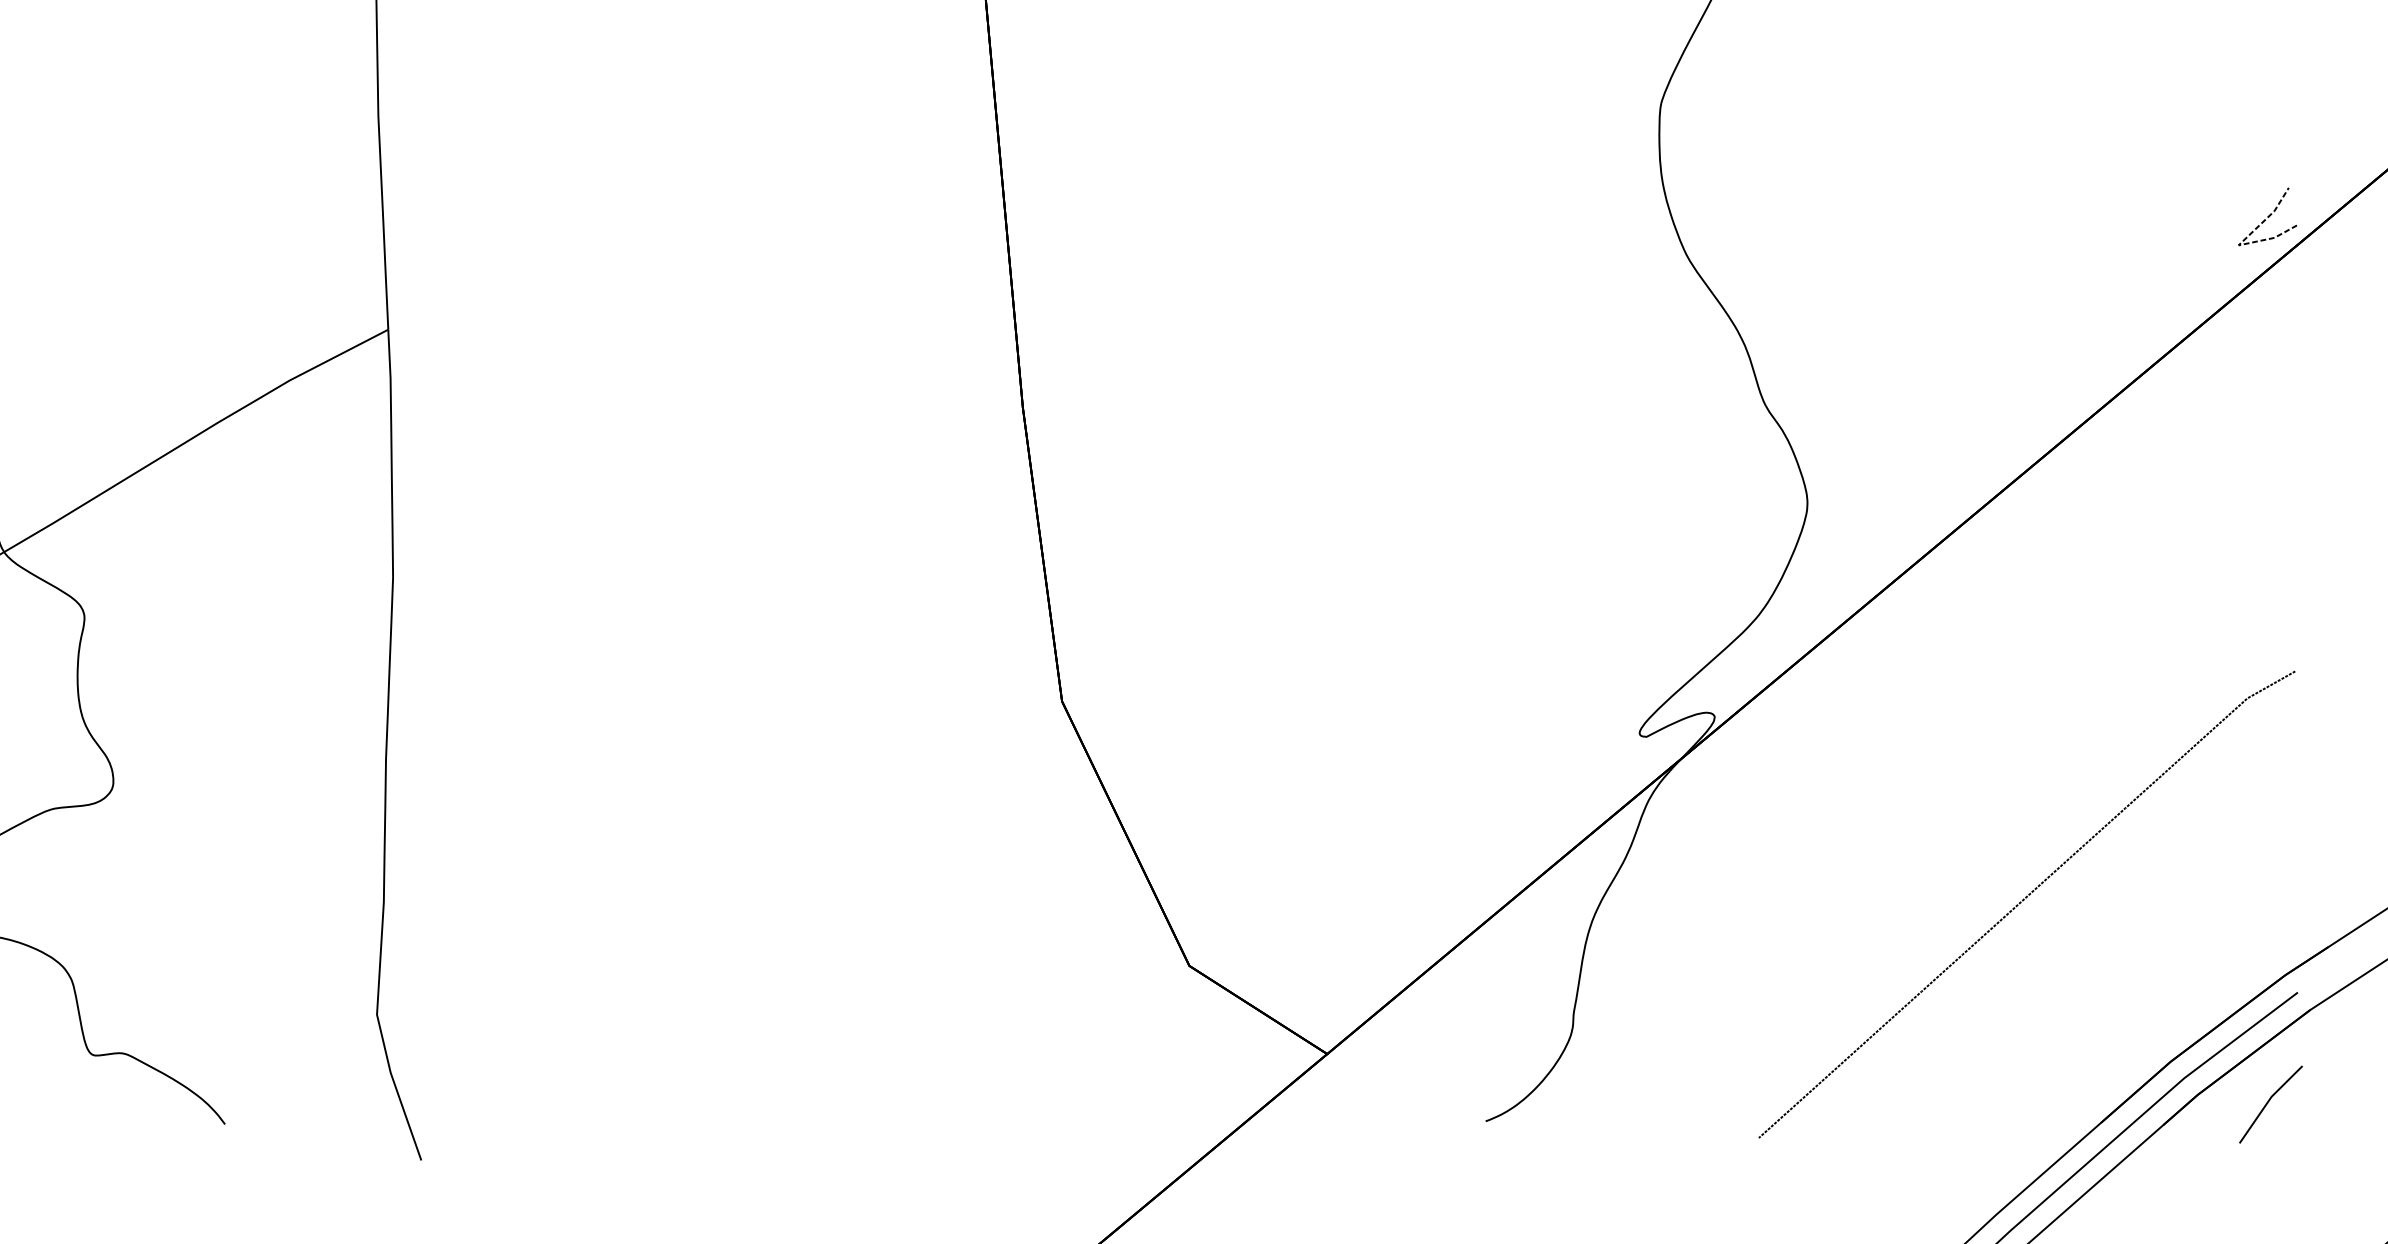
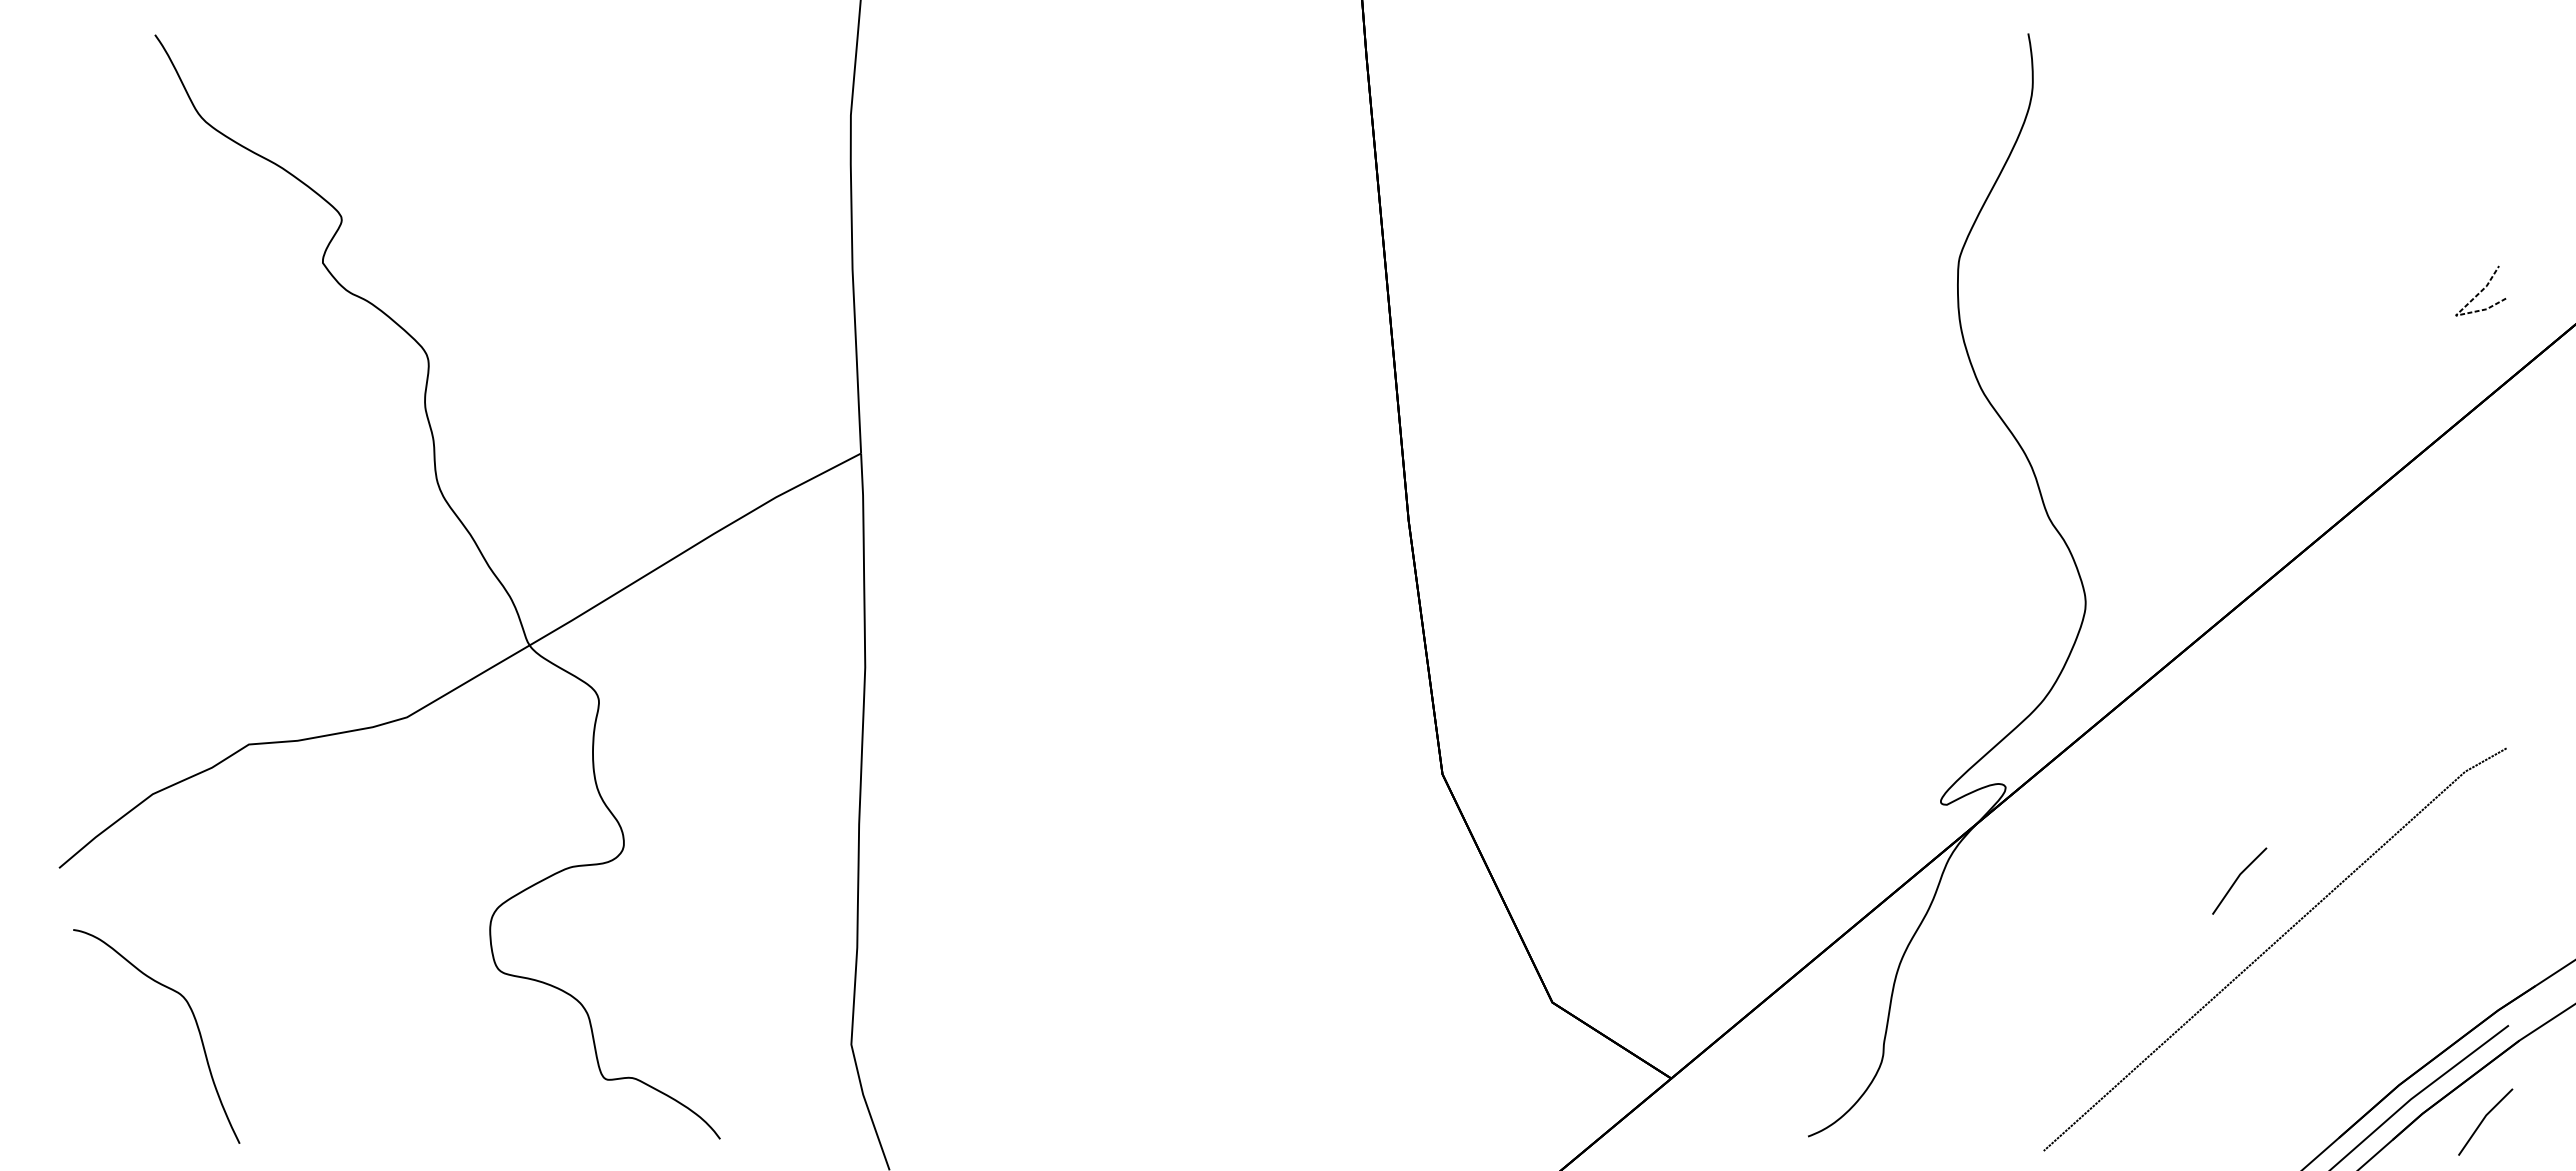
line: (2267, 216) -> (2480, 290), moved
line: (1983, 824) -> (2237, 880), added

